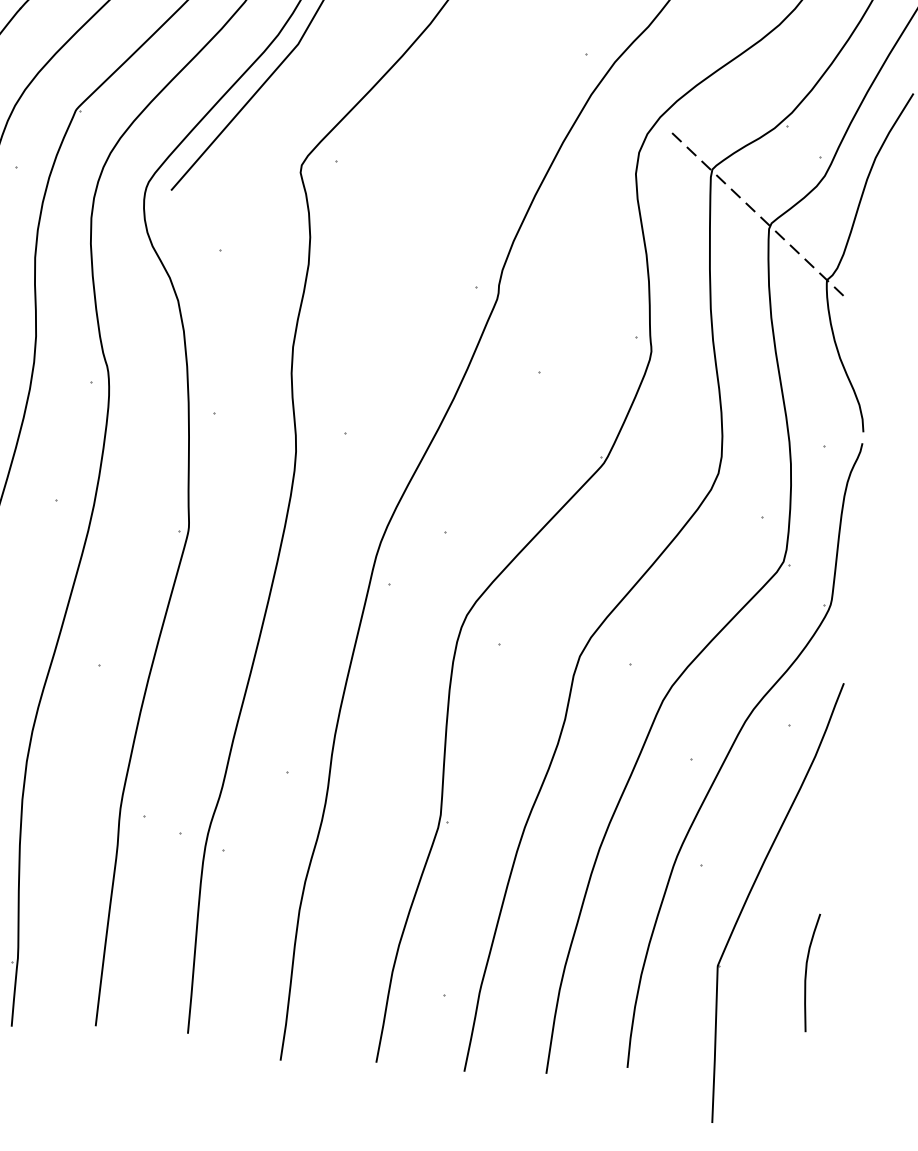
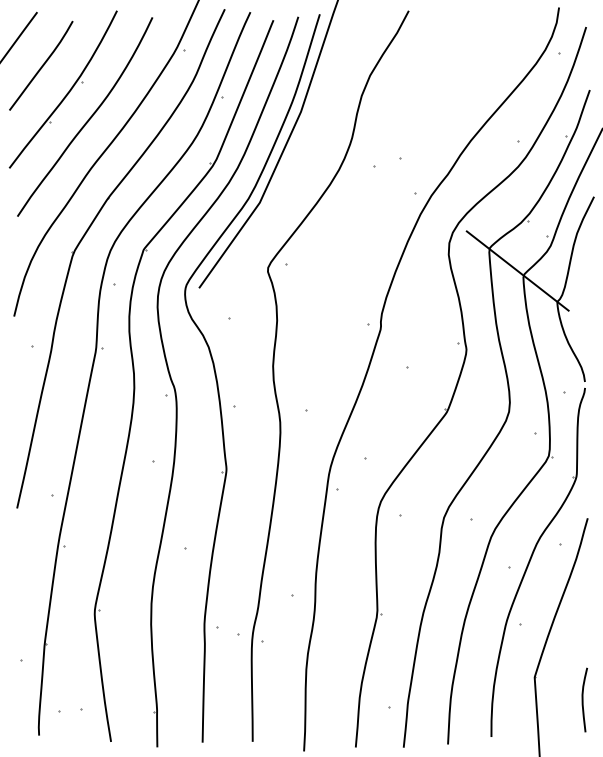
line: (761, 217) -> (518, 271), dashed -> solid
curve: (807, 971) -> (583, 699), moved

